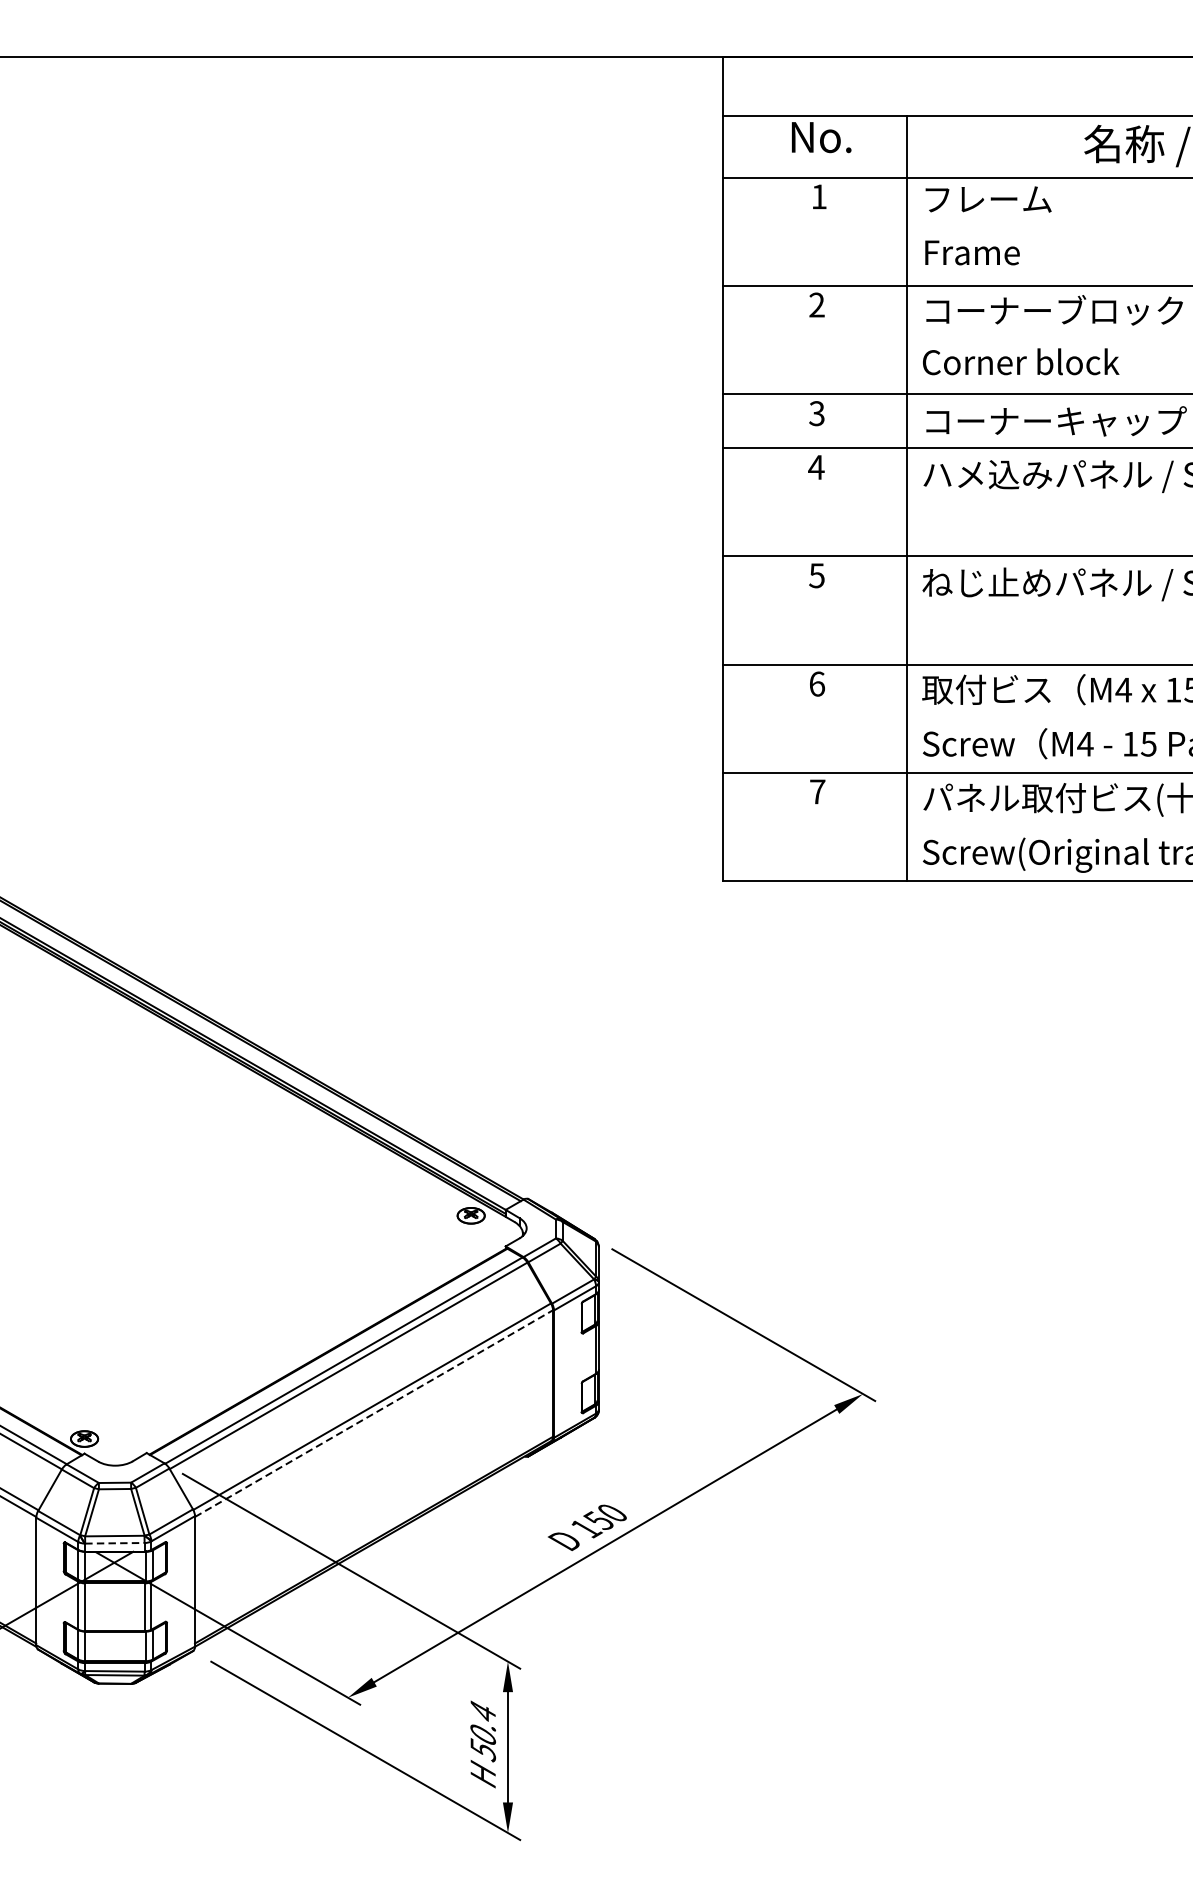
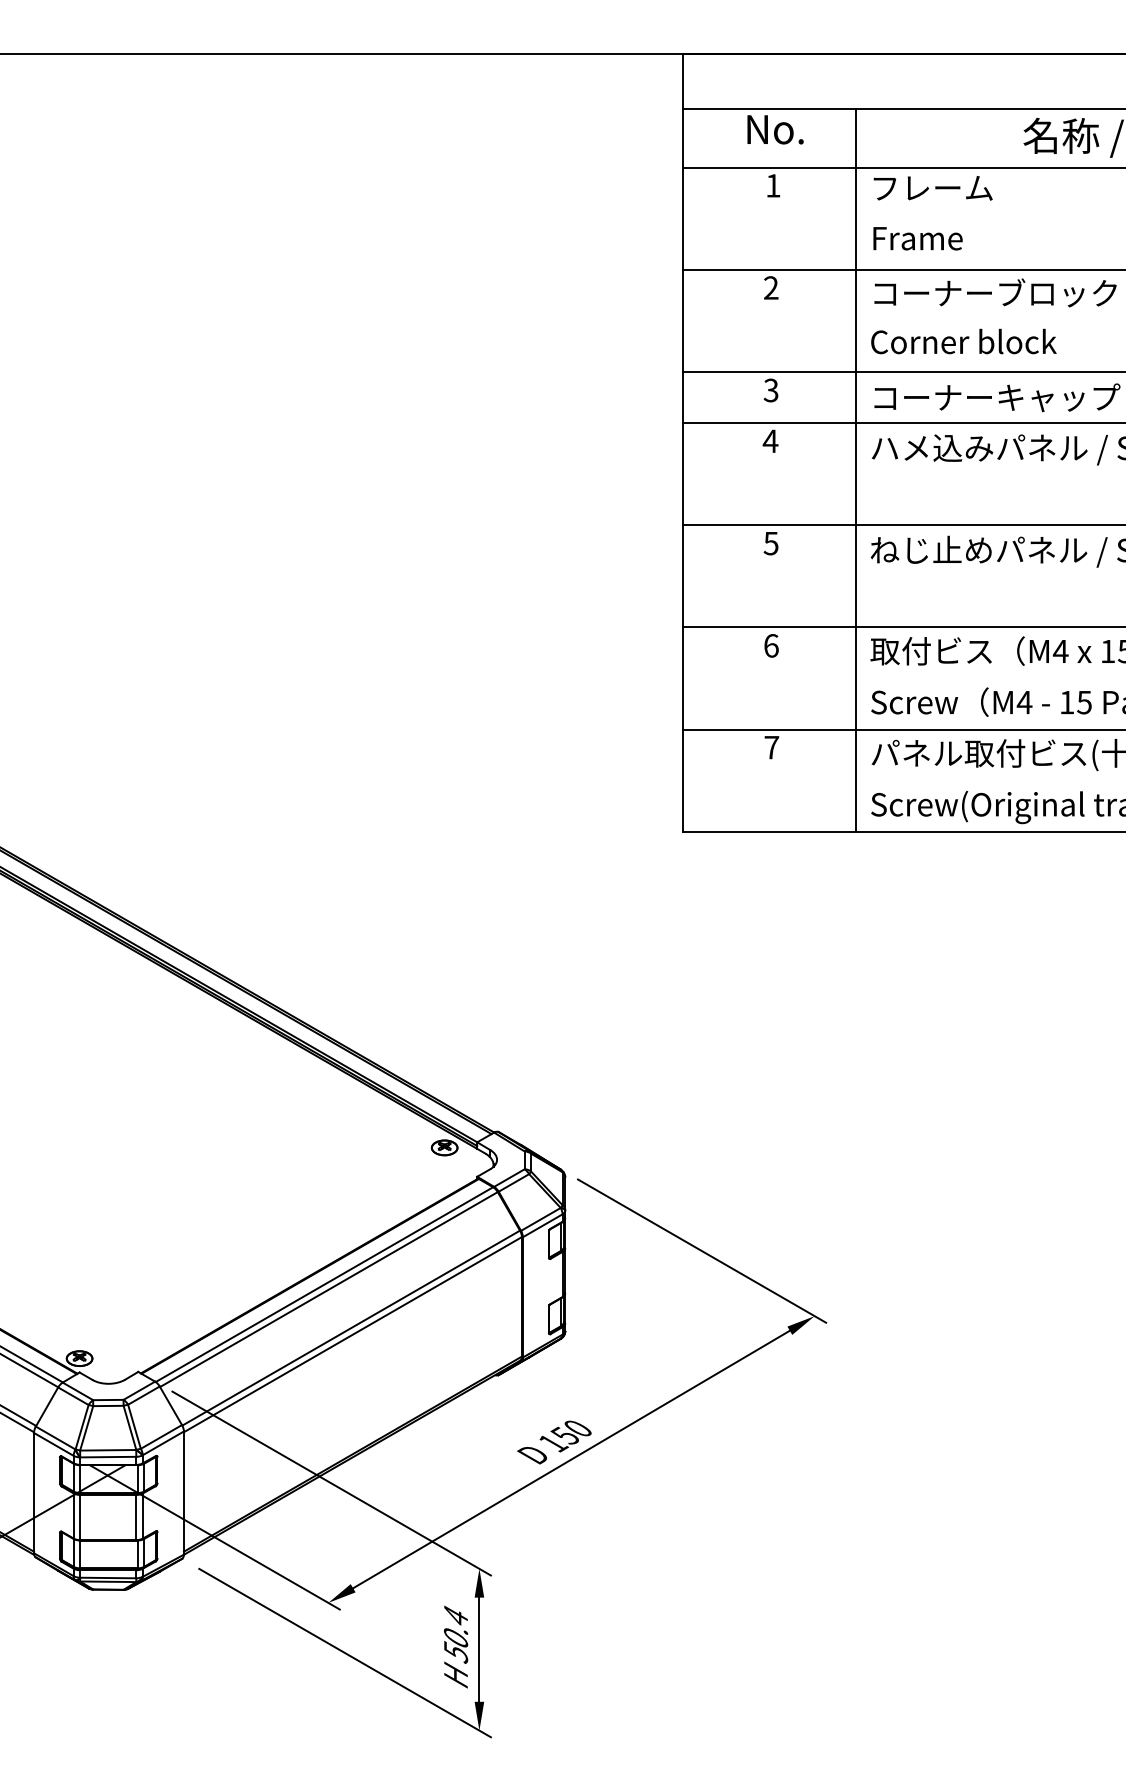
line: (374, 1413) -> (353, 1334), dashed -> solid
line: (115, 1543) -> (108, 1457), dashed -> solid

